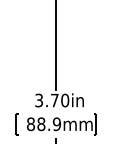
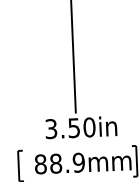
text: (54, 100) -> (73, 128), 3.70in -> 3.50in

